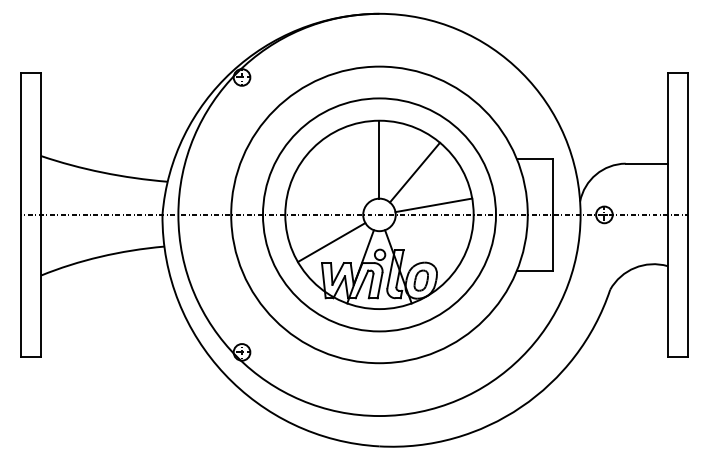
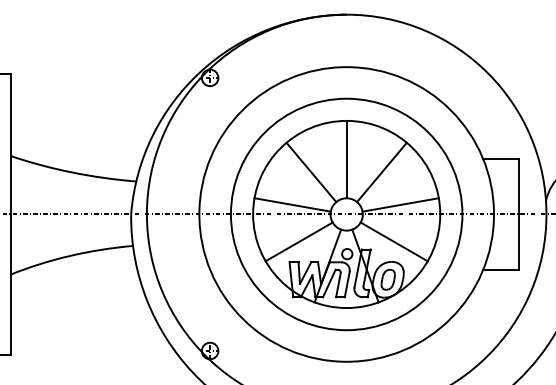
line: (343, 172) -> (310, 172), added
line: (324, 205) -> (292, 205), added
line: (427, 242) -> (394, 241), added

